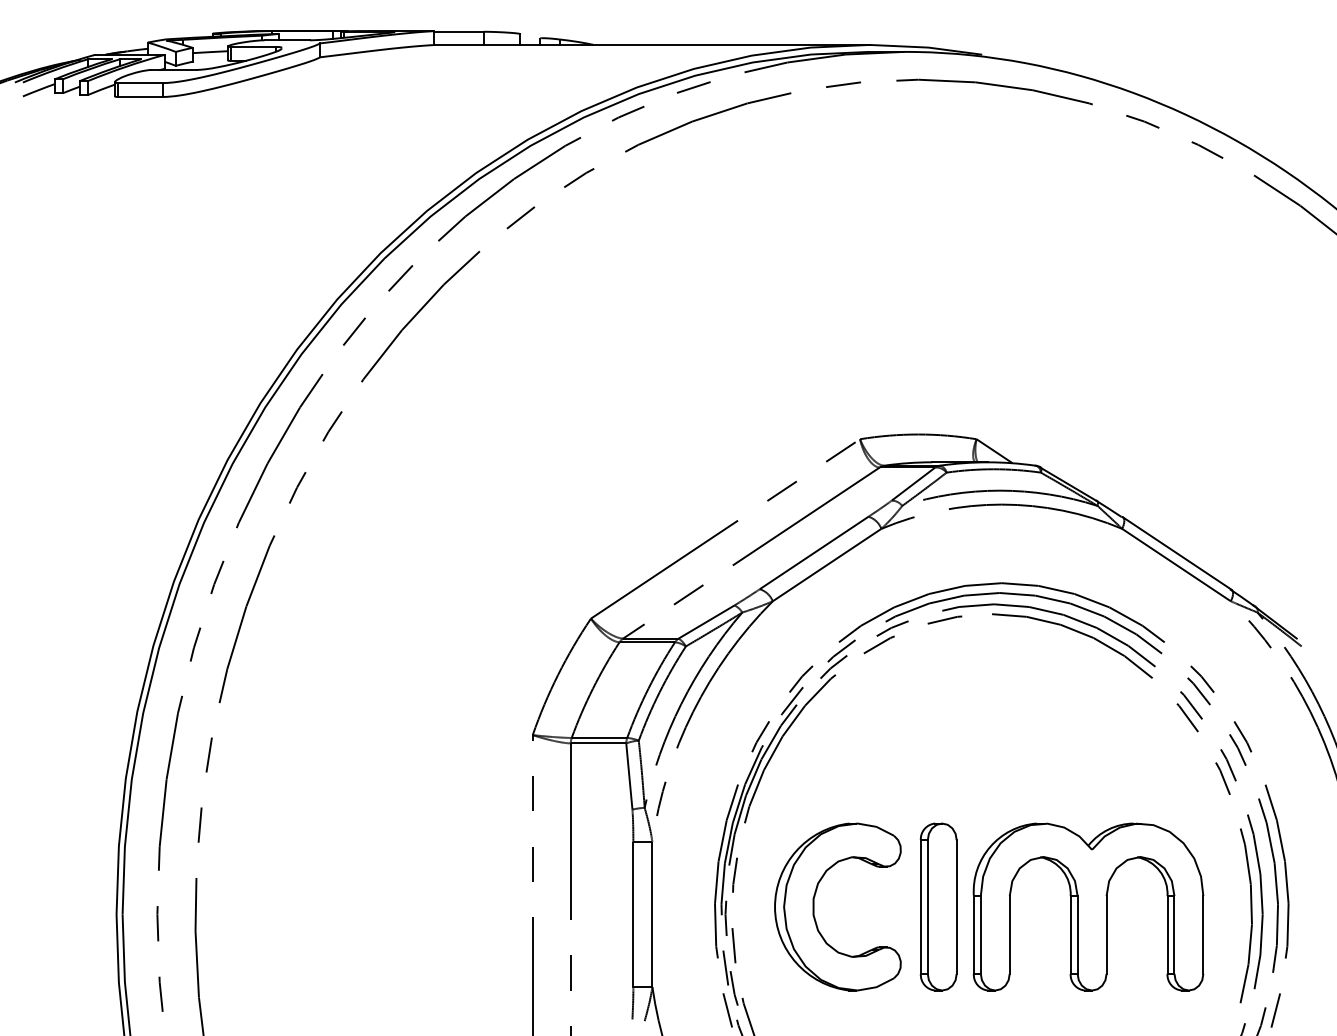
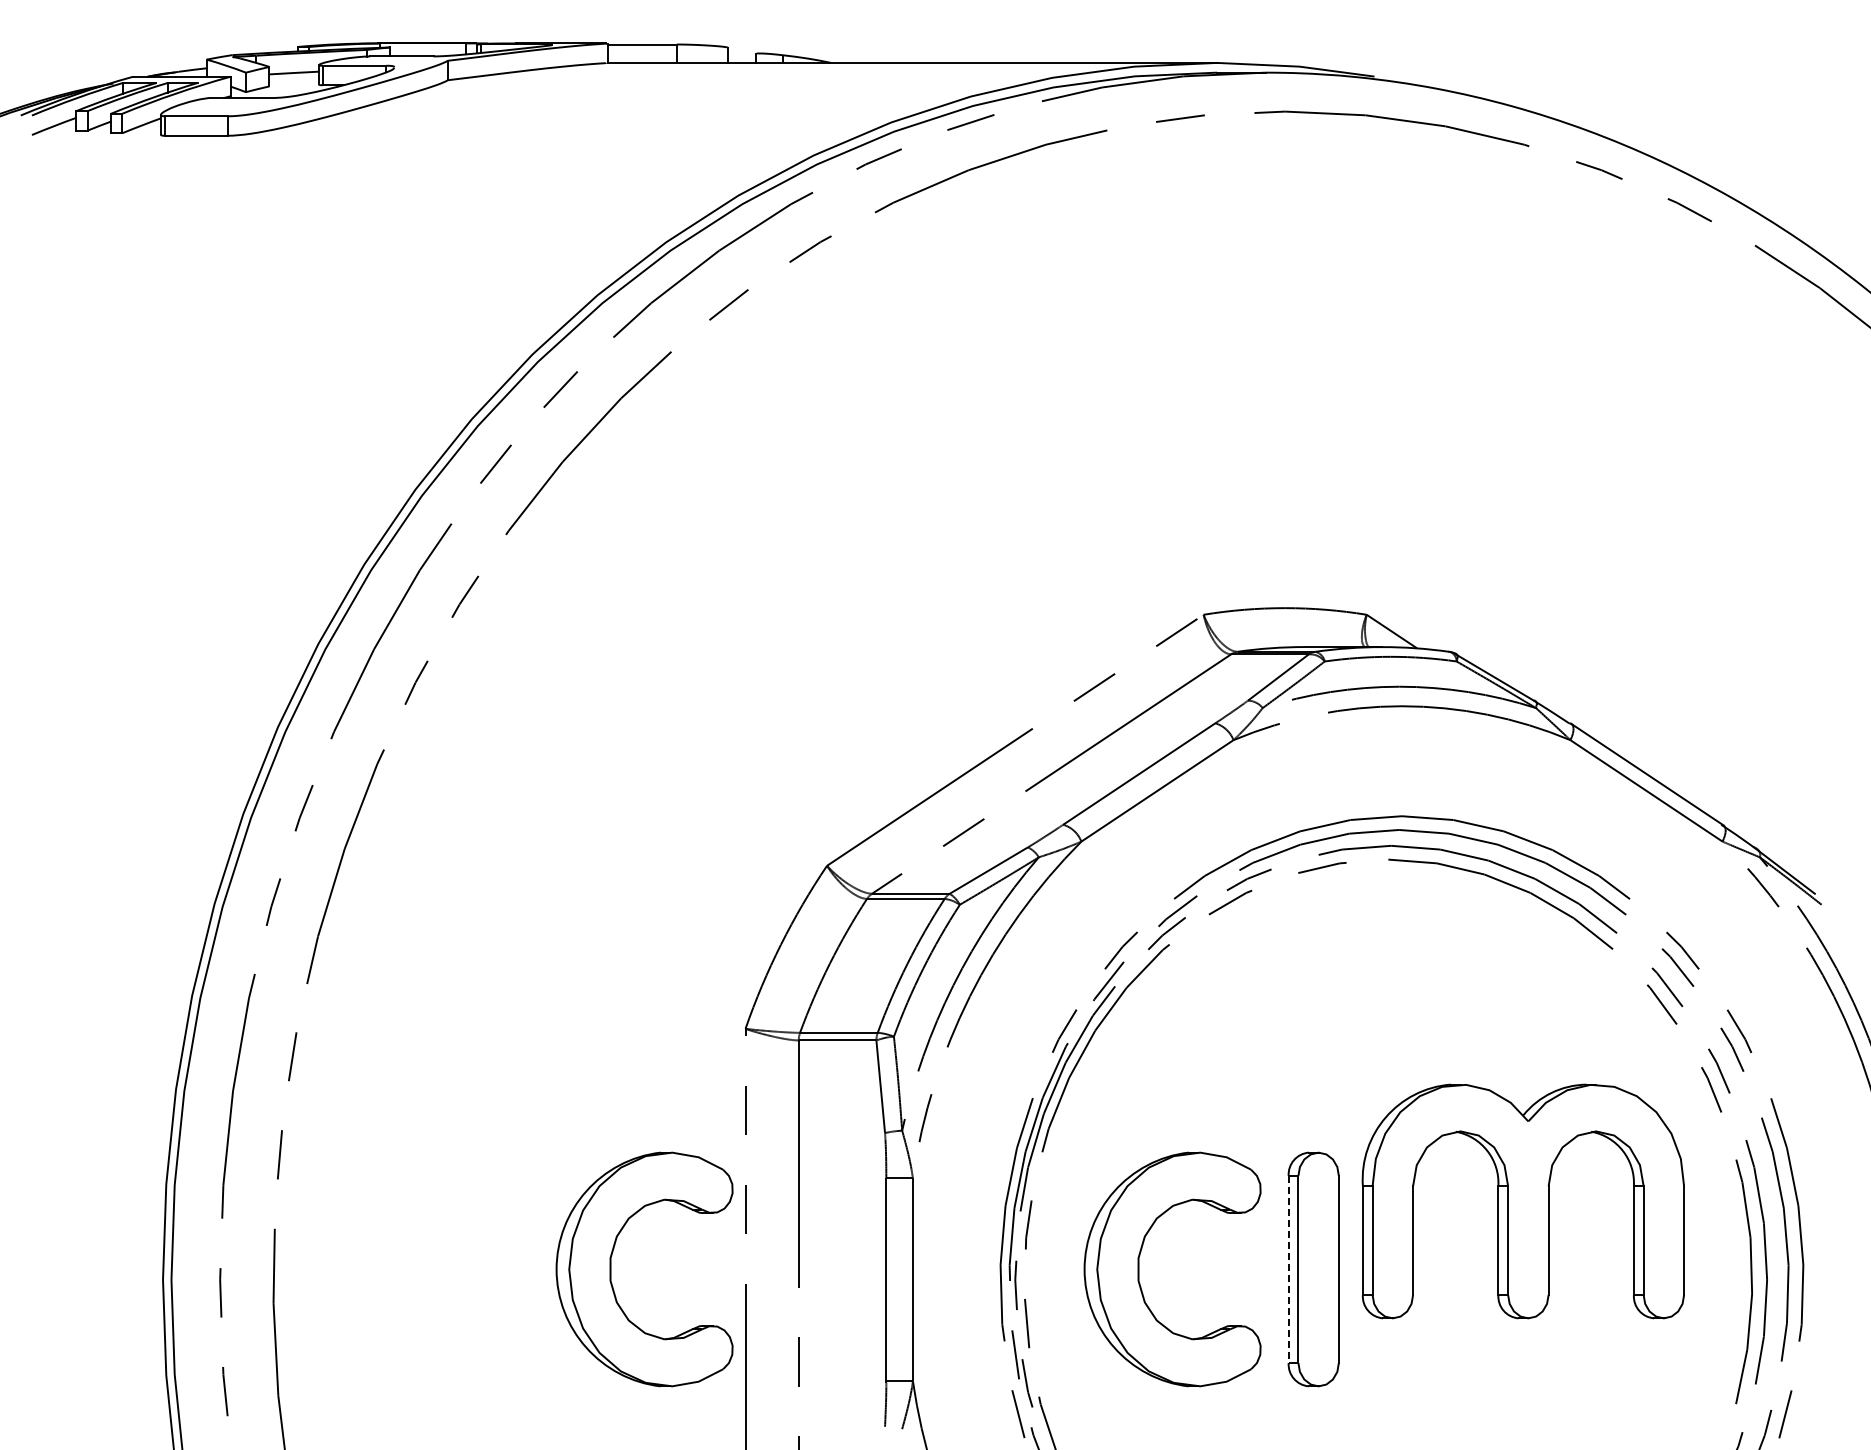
part: (437, 907) -> (611, 1269), added
line: (920, 907) -> (1288, 1270), solid -> dashed
part: (1087, 907) -> (1522, 1201), moved

